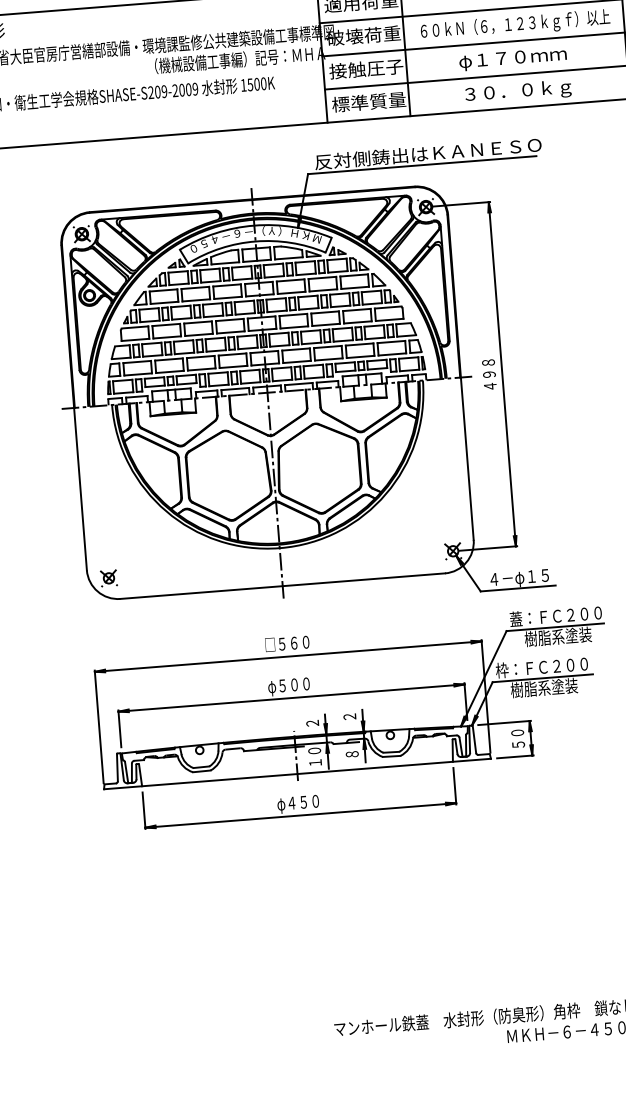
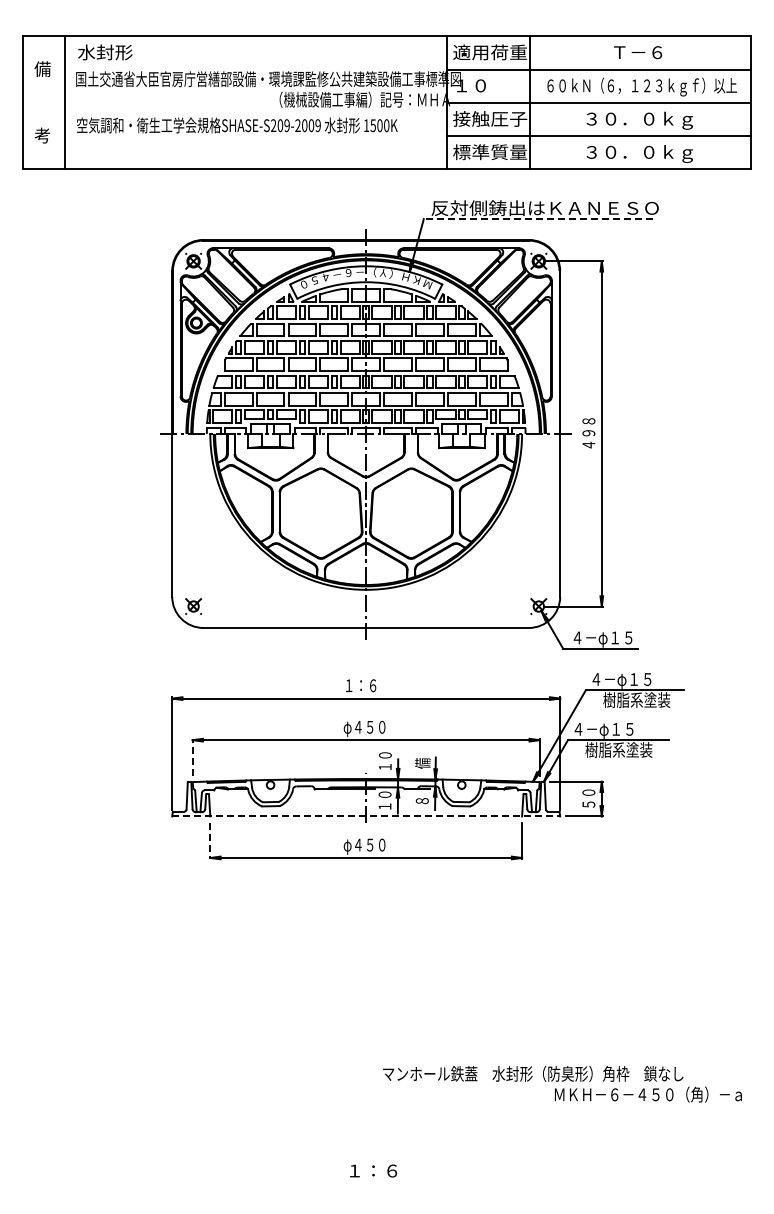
text: (364, 35) -> (490, 85), 破壊荷重 -> １０
text: (513, 58) -> (637, 120), φ１７０ｍｍ -> ３０．０ｋｇ
line: (422, 165) -> (538, 219), solid -> dashed
text: (556, 616) -> (636, 679), 蓋：ＦＣ２００ -> ４－φ１５
text: (287, 643) -> (366, 685), □５６０ -> １：６
text: (542, 667) -> (618, 729), 枠：ＦＣ２００ -> ４－φ１５
text: (288, 684) -> (364, 726), φ５００ -> φ４５０
text: (311, 716) -> (384, 760), ２ -> １０
text: (349, 716) -> (422, 763), ２ -> 備
line: (119, 727) -> (192, 756), solid -> dashed
line: (297, 774) -> (366, 816), solid -> dashed
line: (144, 811) -> (210, 841), solid -> dashed

